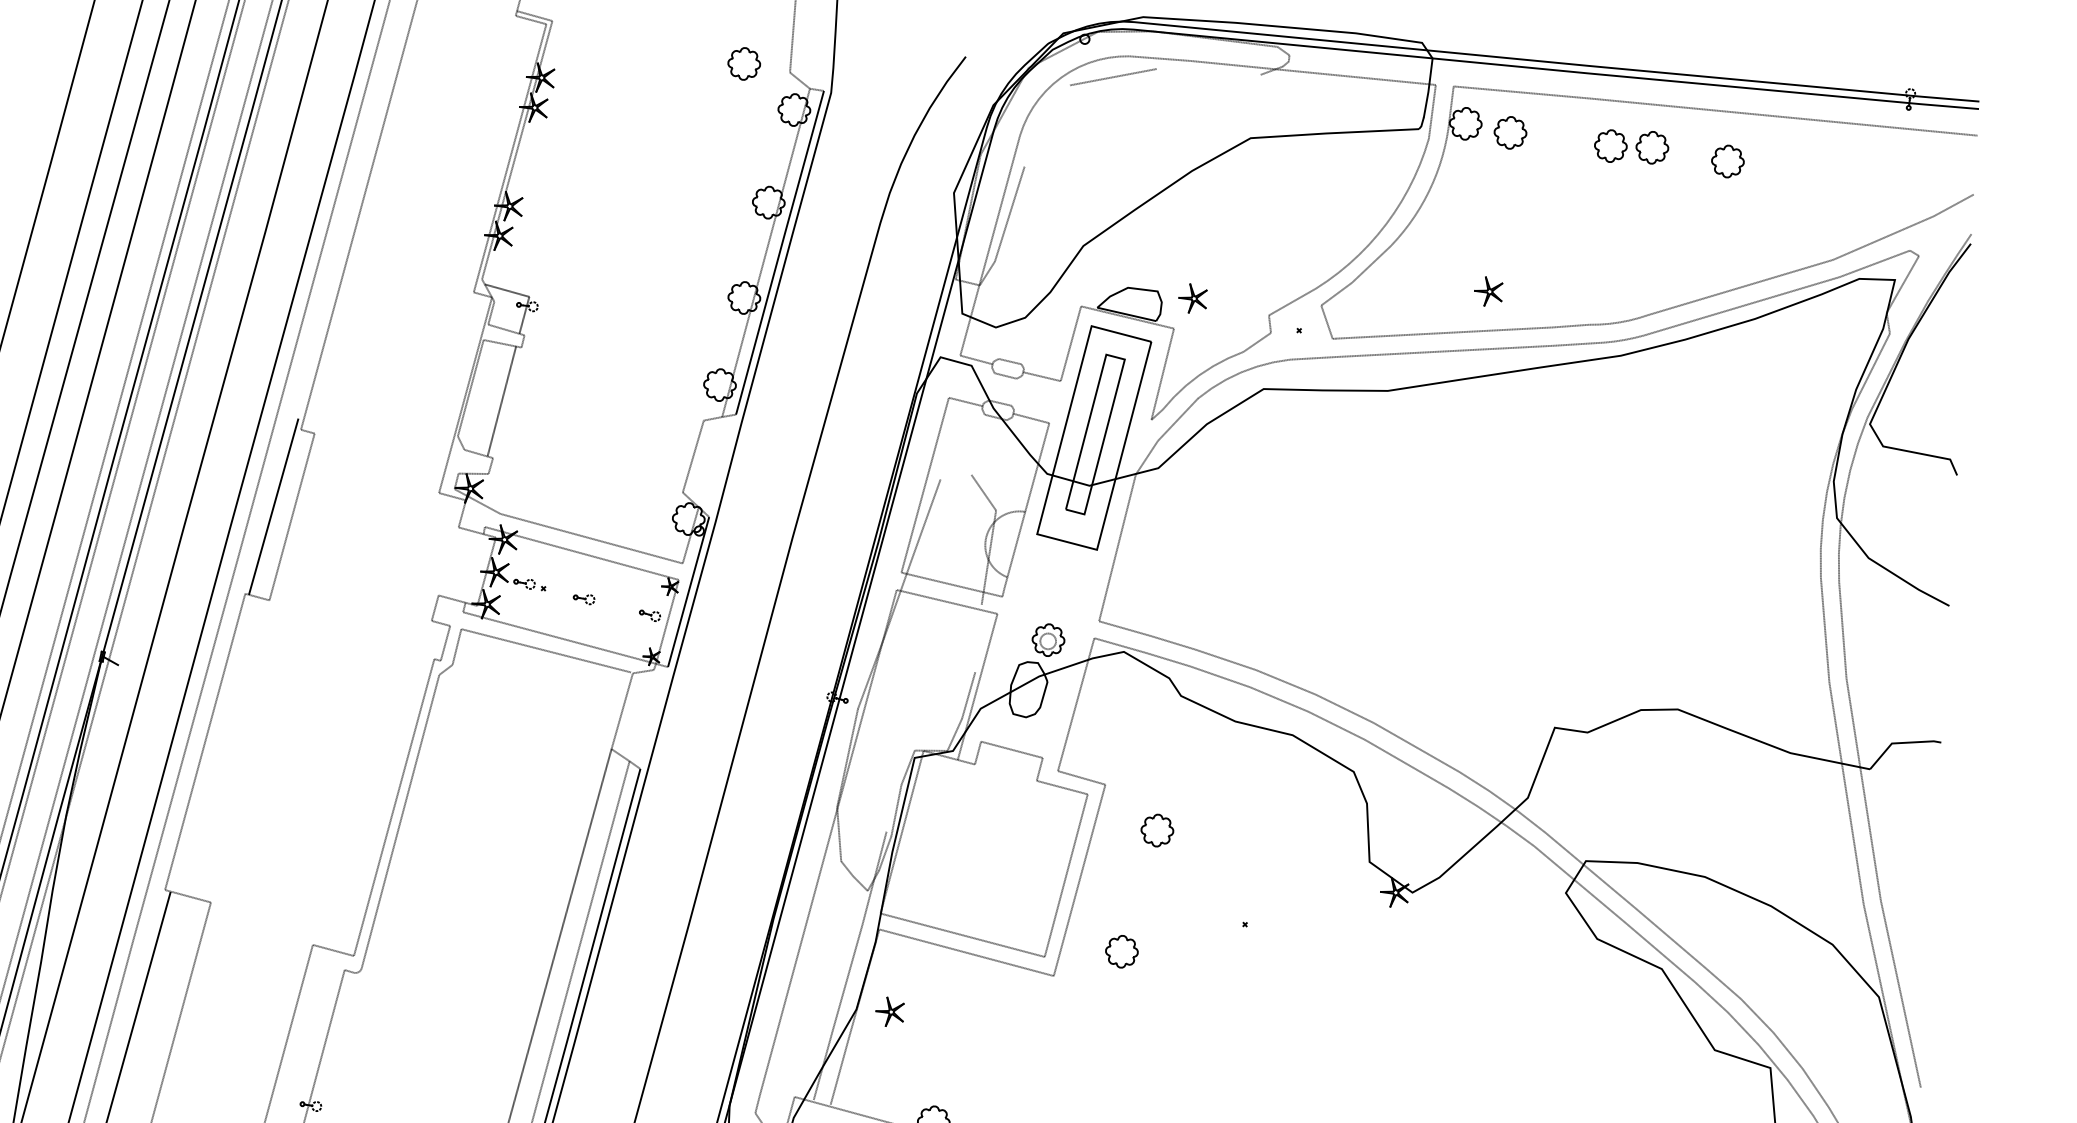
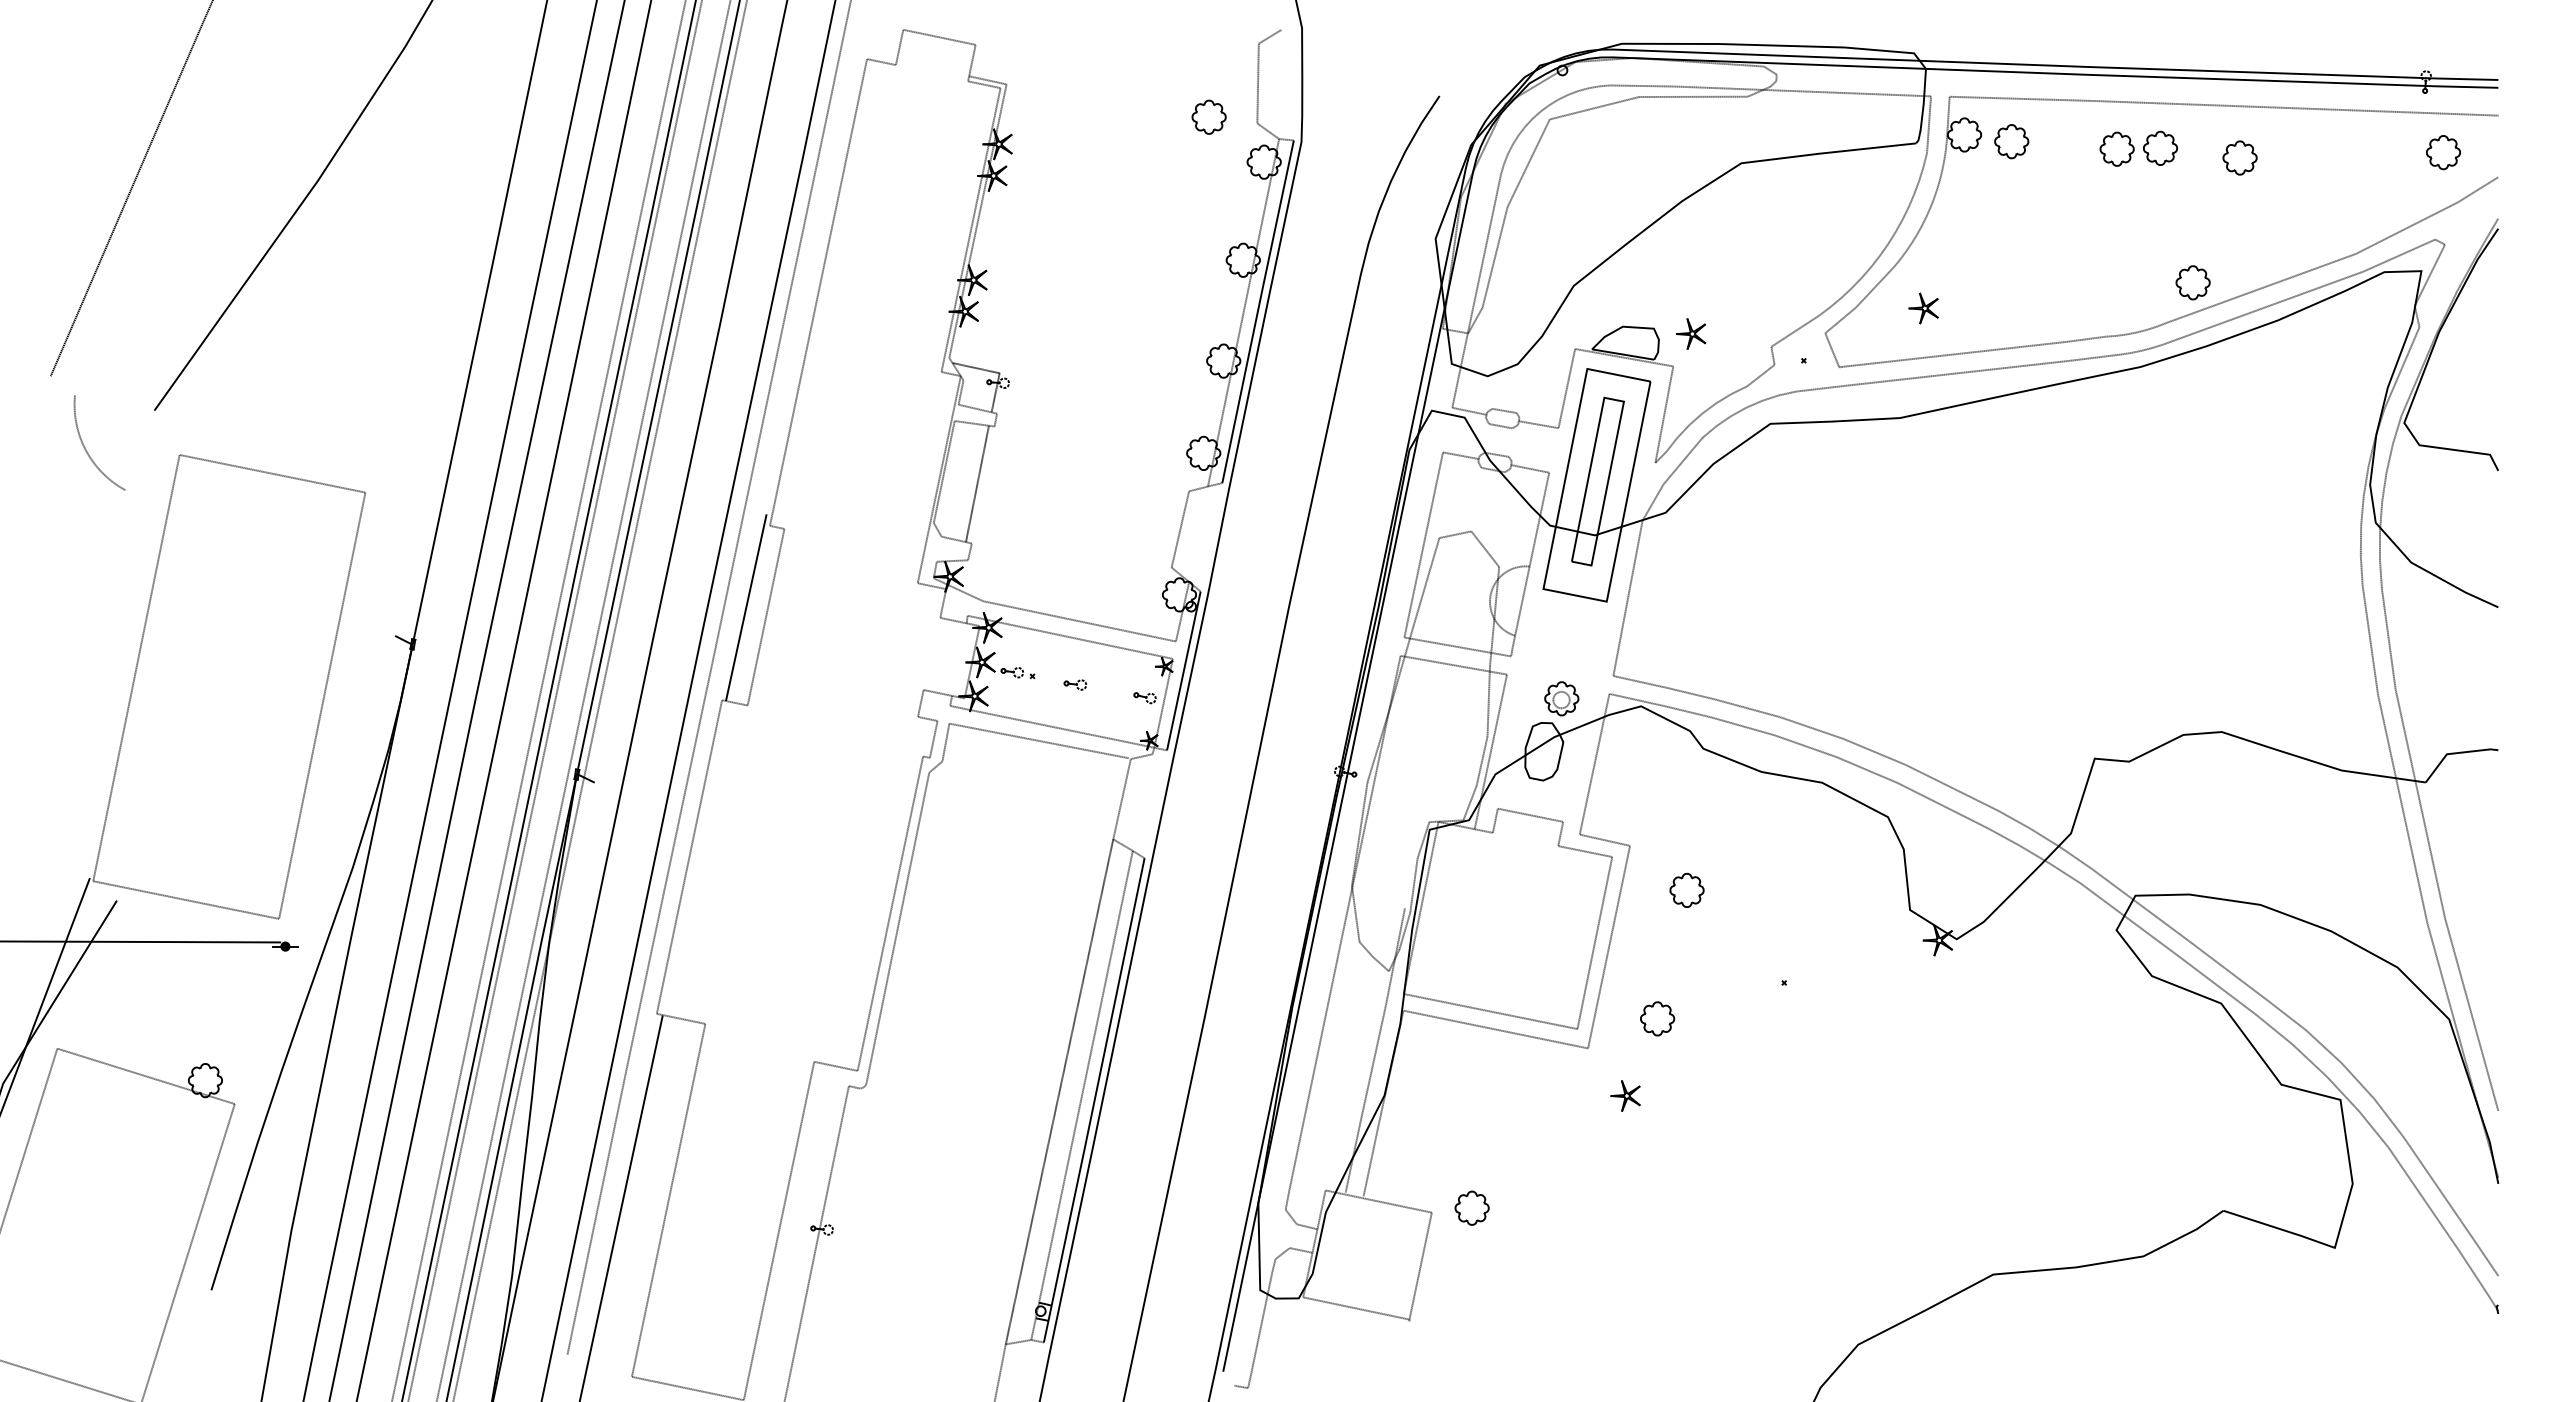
line: (1208, 71) -> (1693, 96), added
line: (1047, 126) -> (1528, 163), added
part: (1922, 167) -> (2443, 152), added
part: (1675, 277) -> (2192, 282), added
part: (1488, 291) -> (1923, 308), moved
line: (956, 477) -> (1455, 534), added
line: (978, 638) -> (1488, 701), added
part: (889, 1011) -> (1625, 1095), moved

